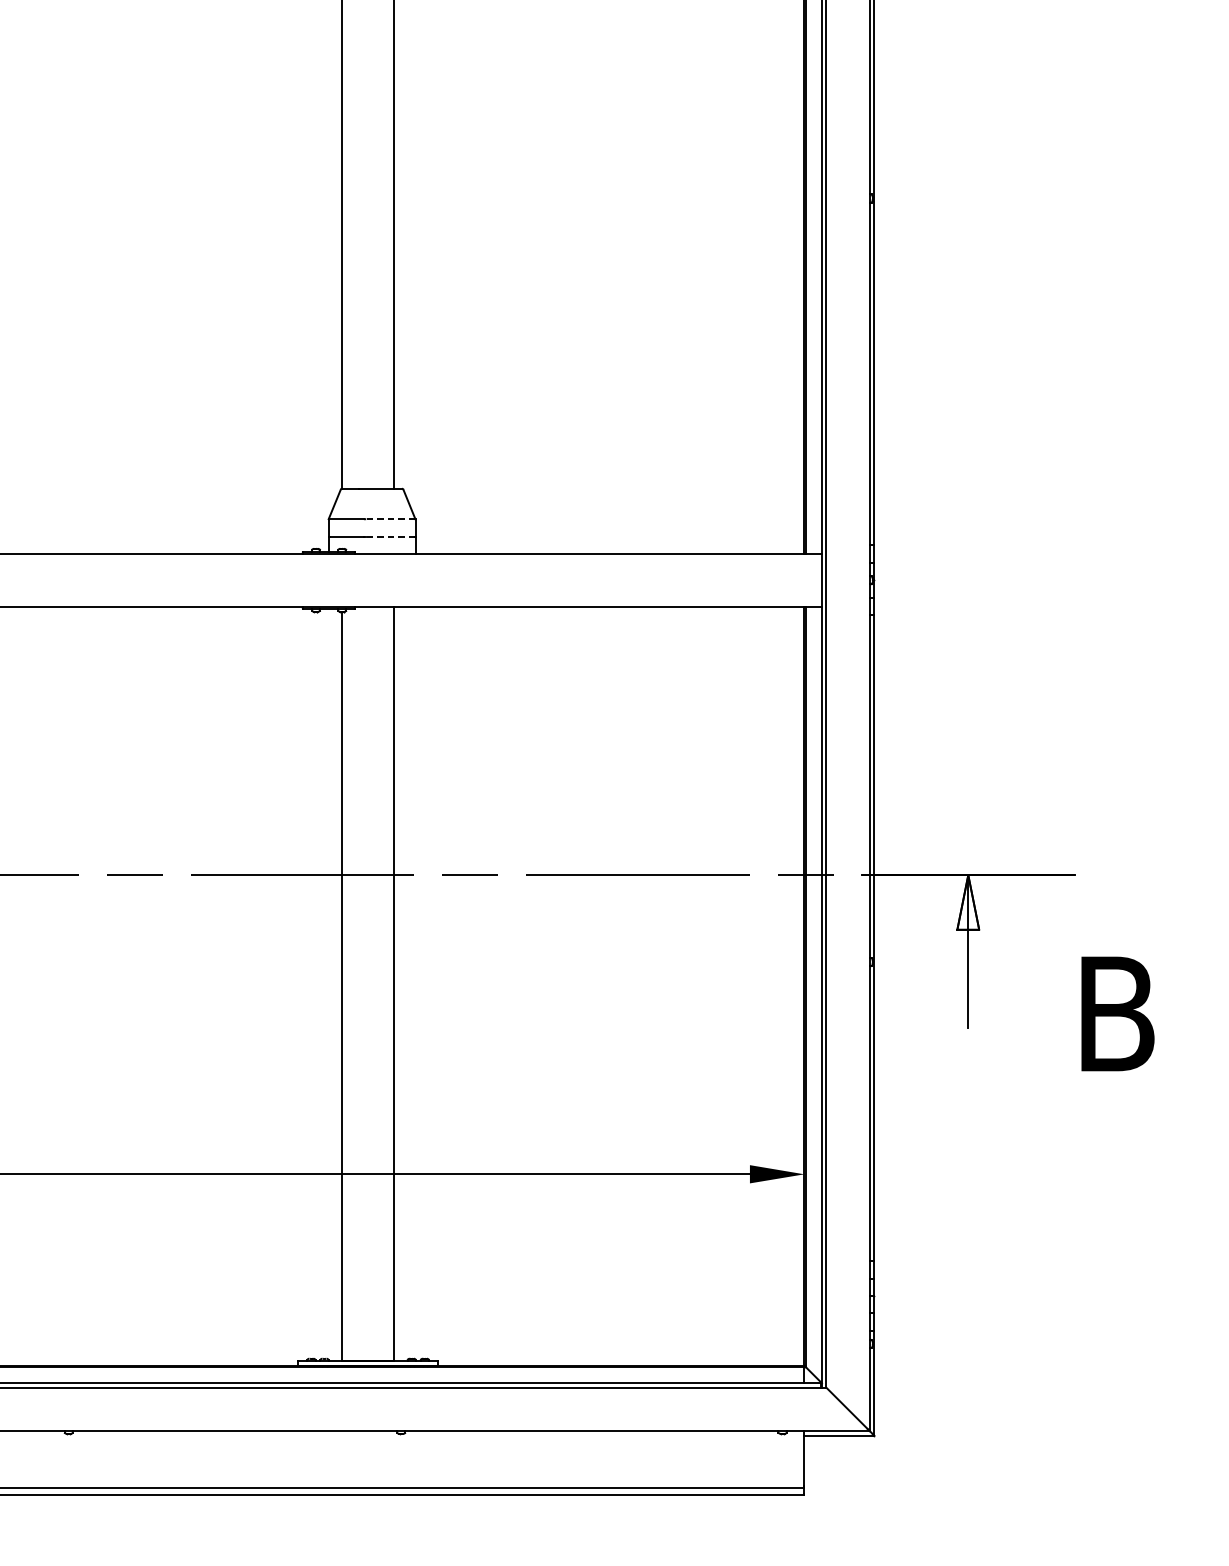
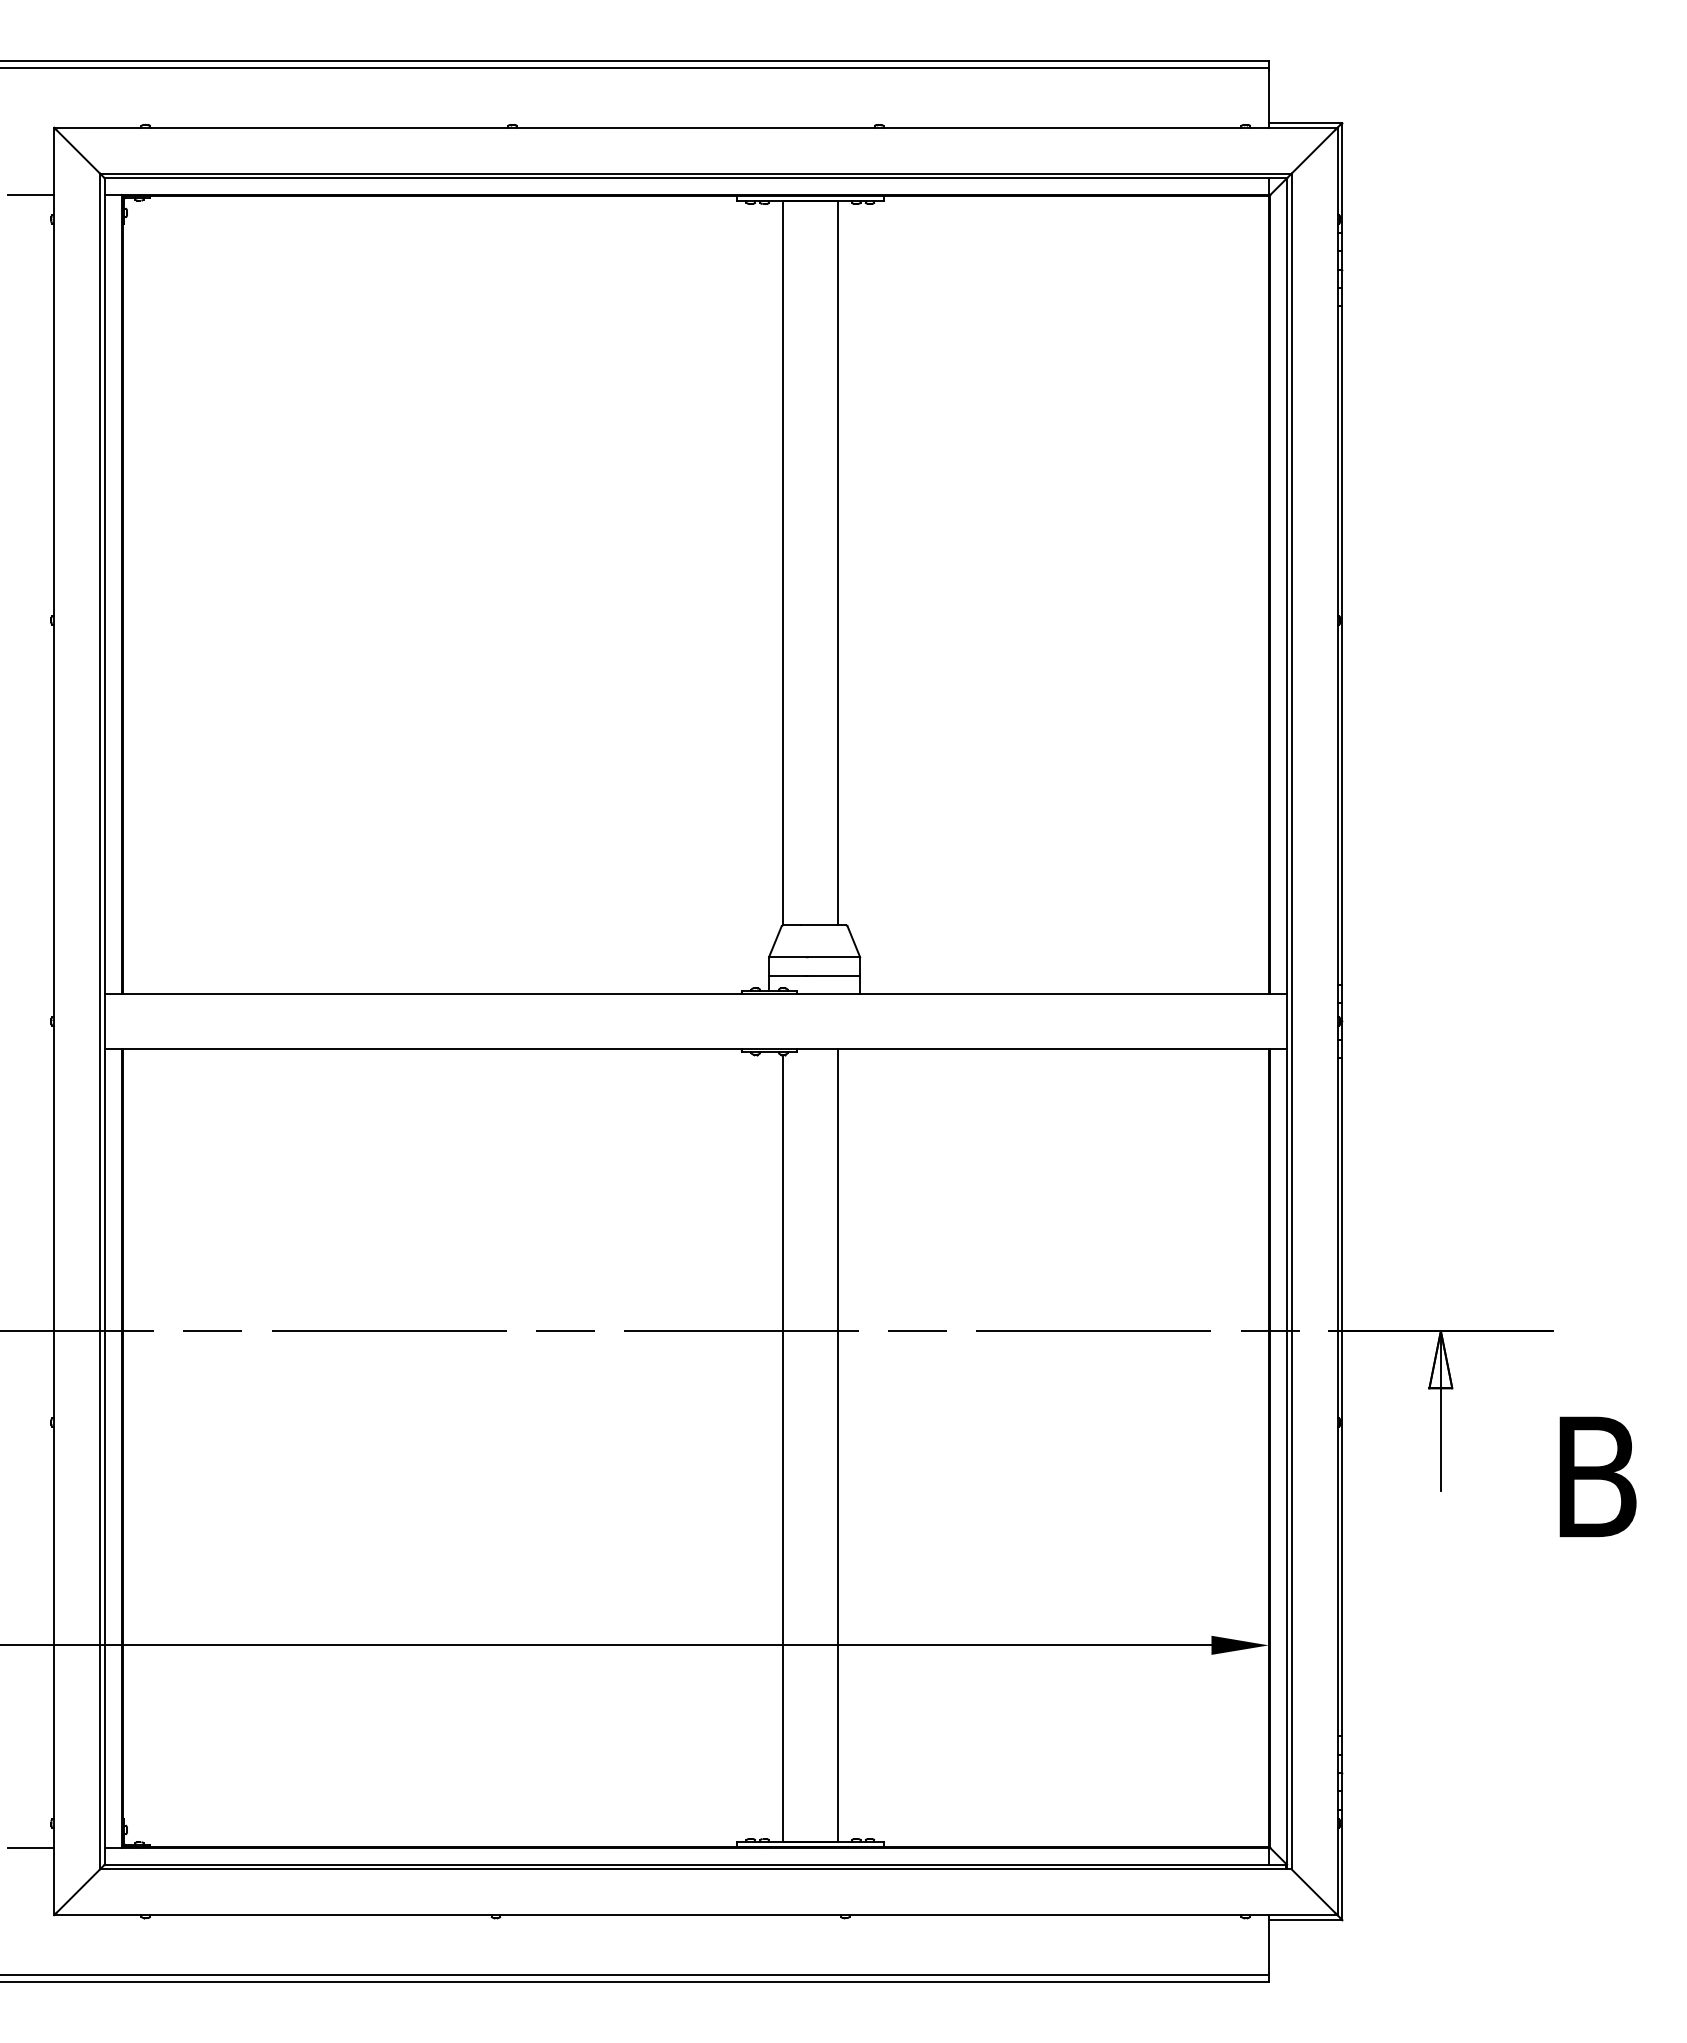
line: (391, 519) -> (834, 957), dashed -> solid
line: (391, 536) -> (834, 975), dashed -> solid

